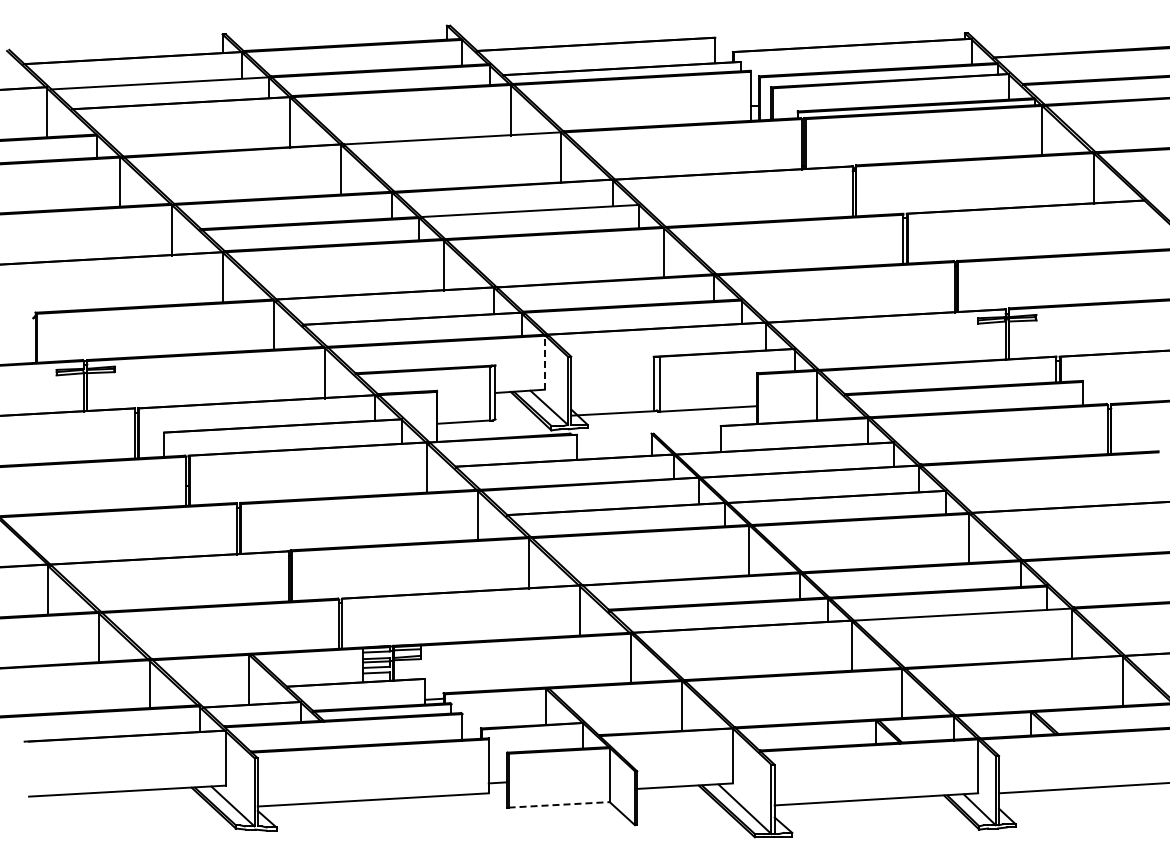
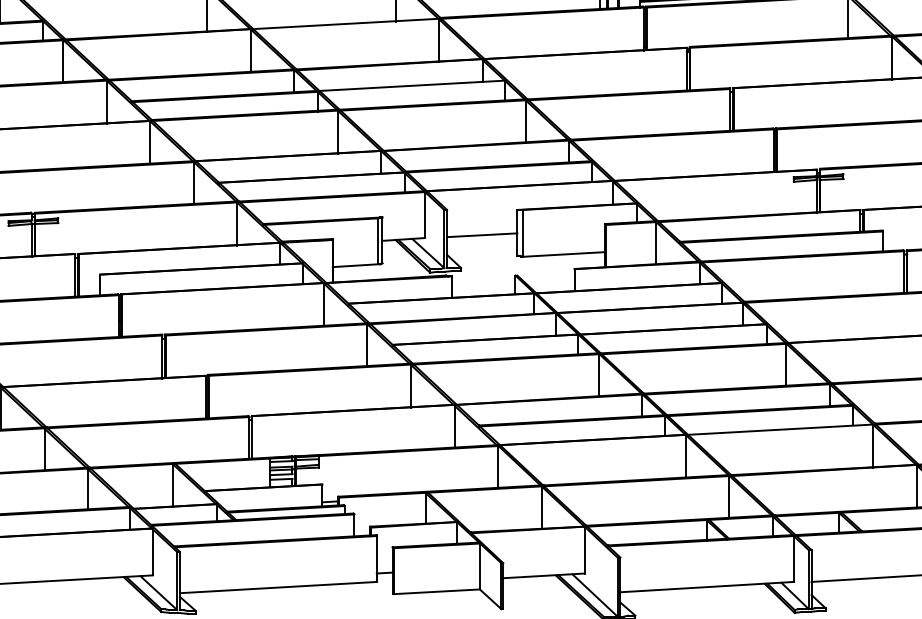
line: (544, 362) -> (424, 214), dashed -> solid
line: (613, 413) -> (482, 235), moved
line: (559, 804) -> (437, 591), dashed -> solid

